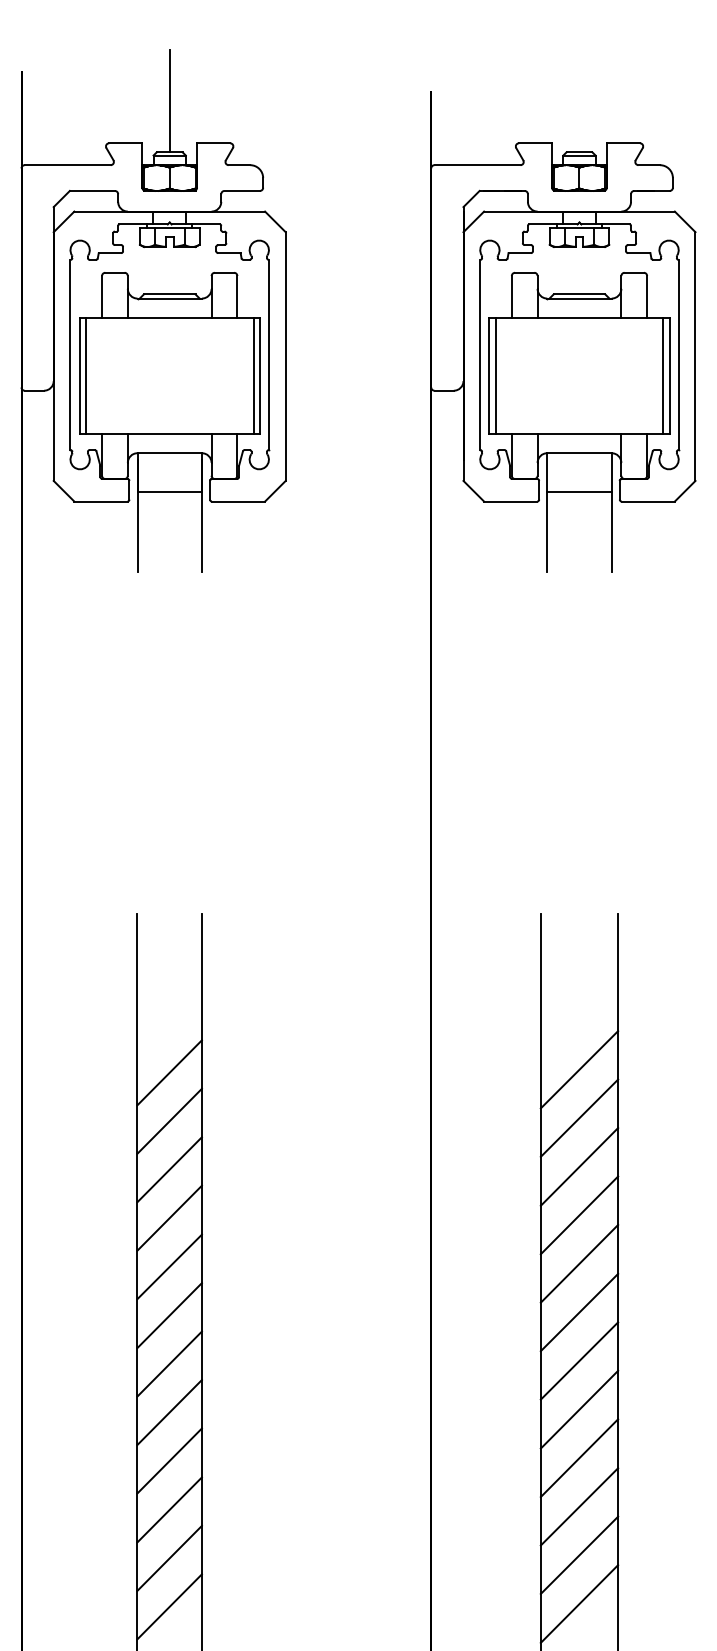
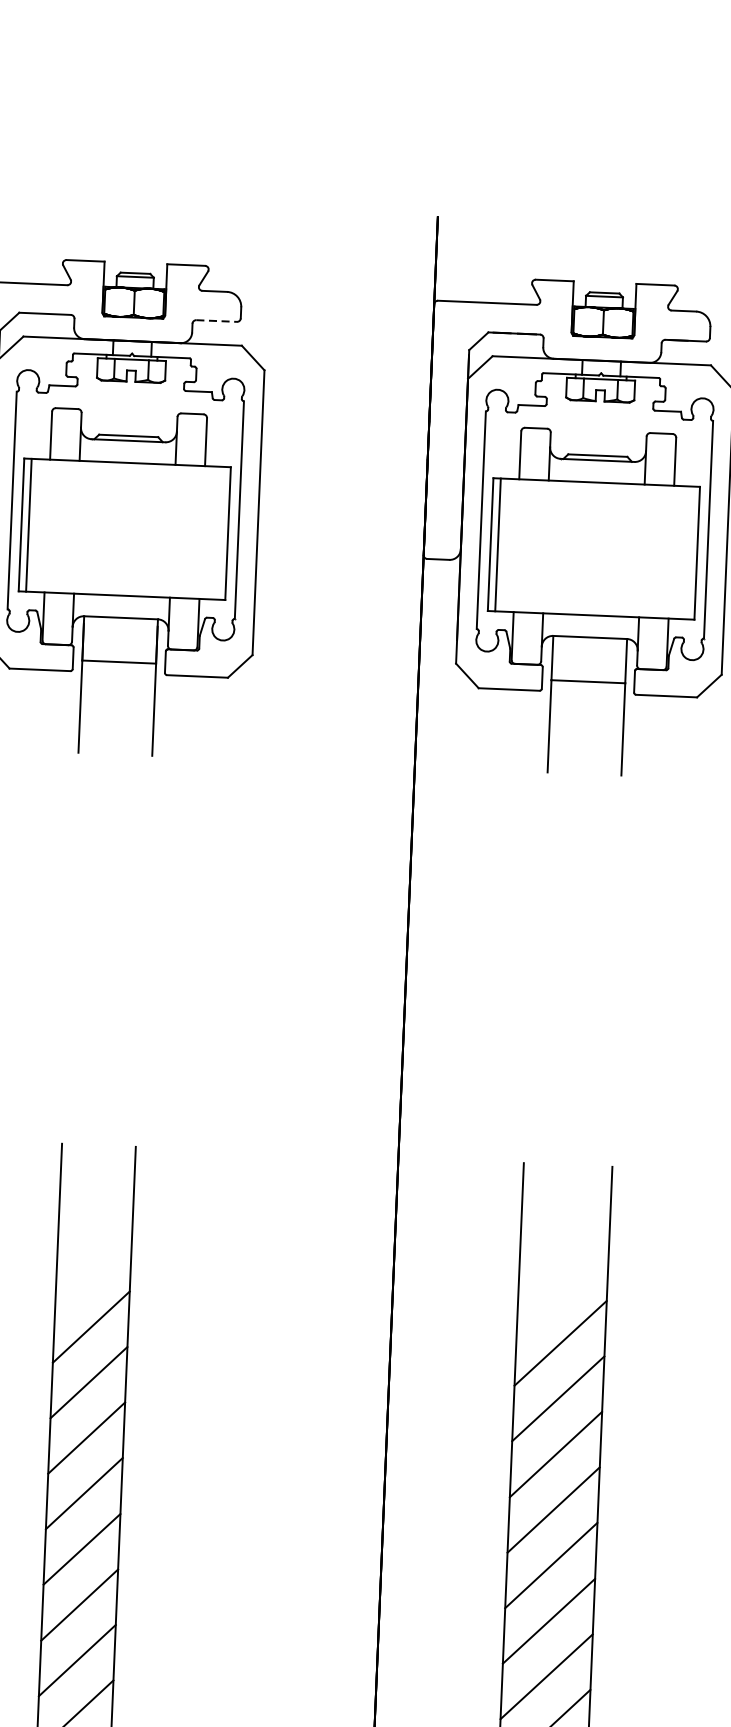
line: (169, 100) -> (137, 213), removed
line: (242, 190) -> (217, 320), solid -> dashed
line: (253, 375) -> (220, 532), removed
line: (663, 375) -> (690, 552), removed

